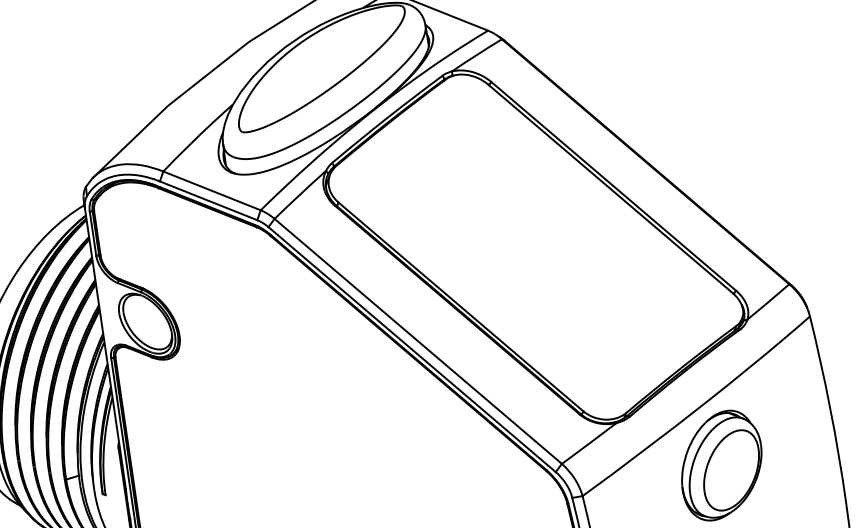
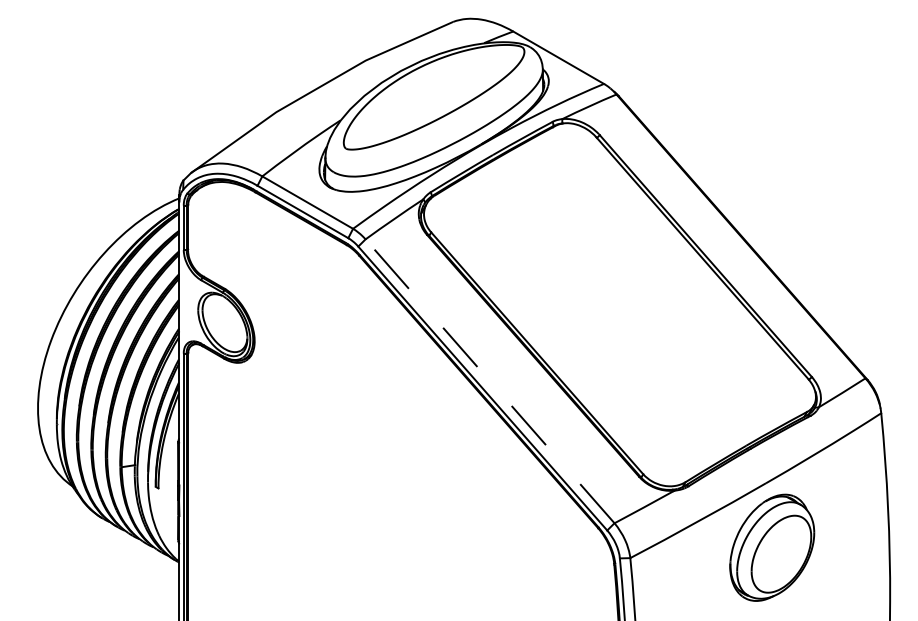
line: (418, 341) -> (490, 381), solid -> dashed

